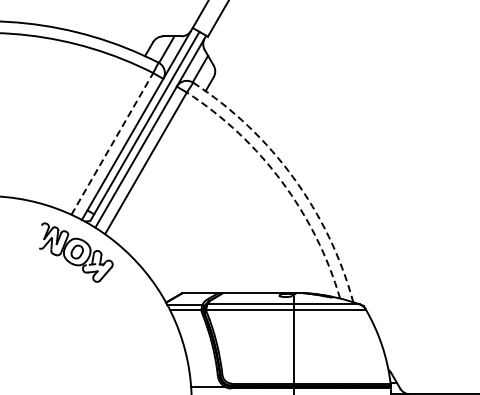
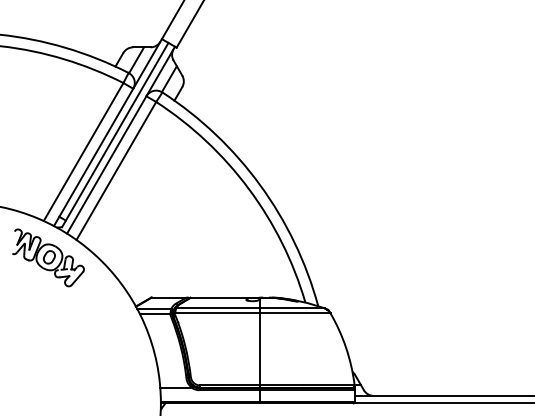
line: (112, 144) -> (83, 152), dashed -> solid
arc: (293, 177) -> (260, 184), dashed -> solid
arc: (281, 181) -> (248, 188), dashed -> solid

